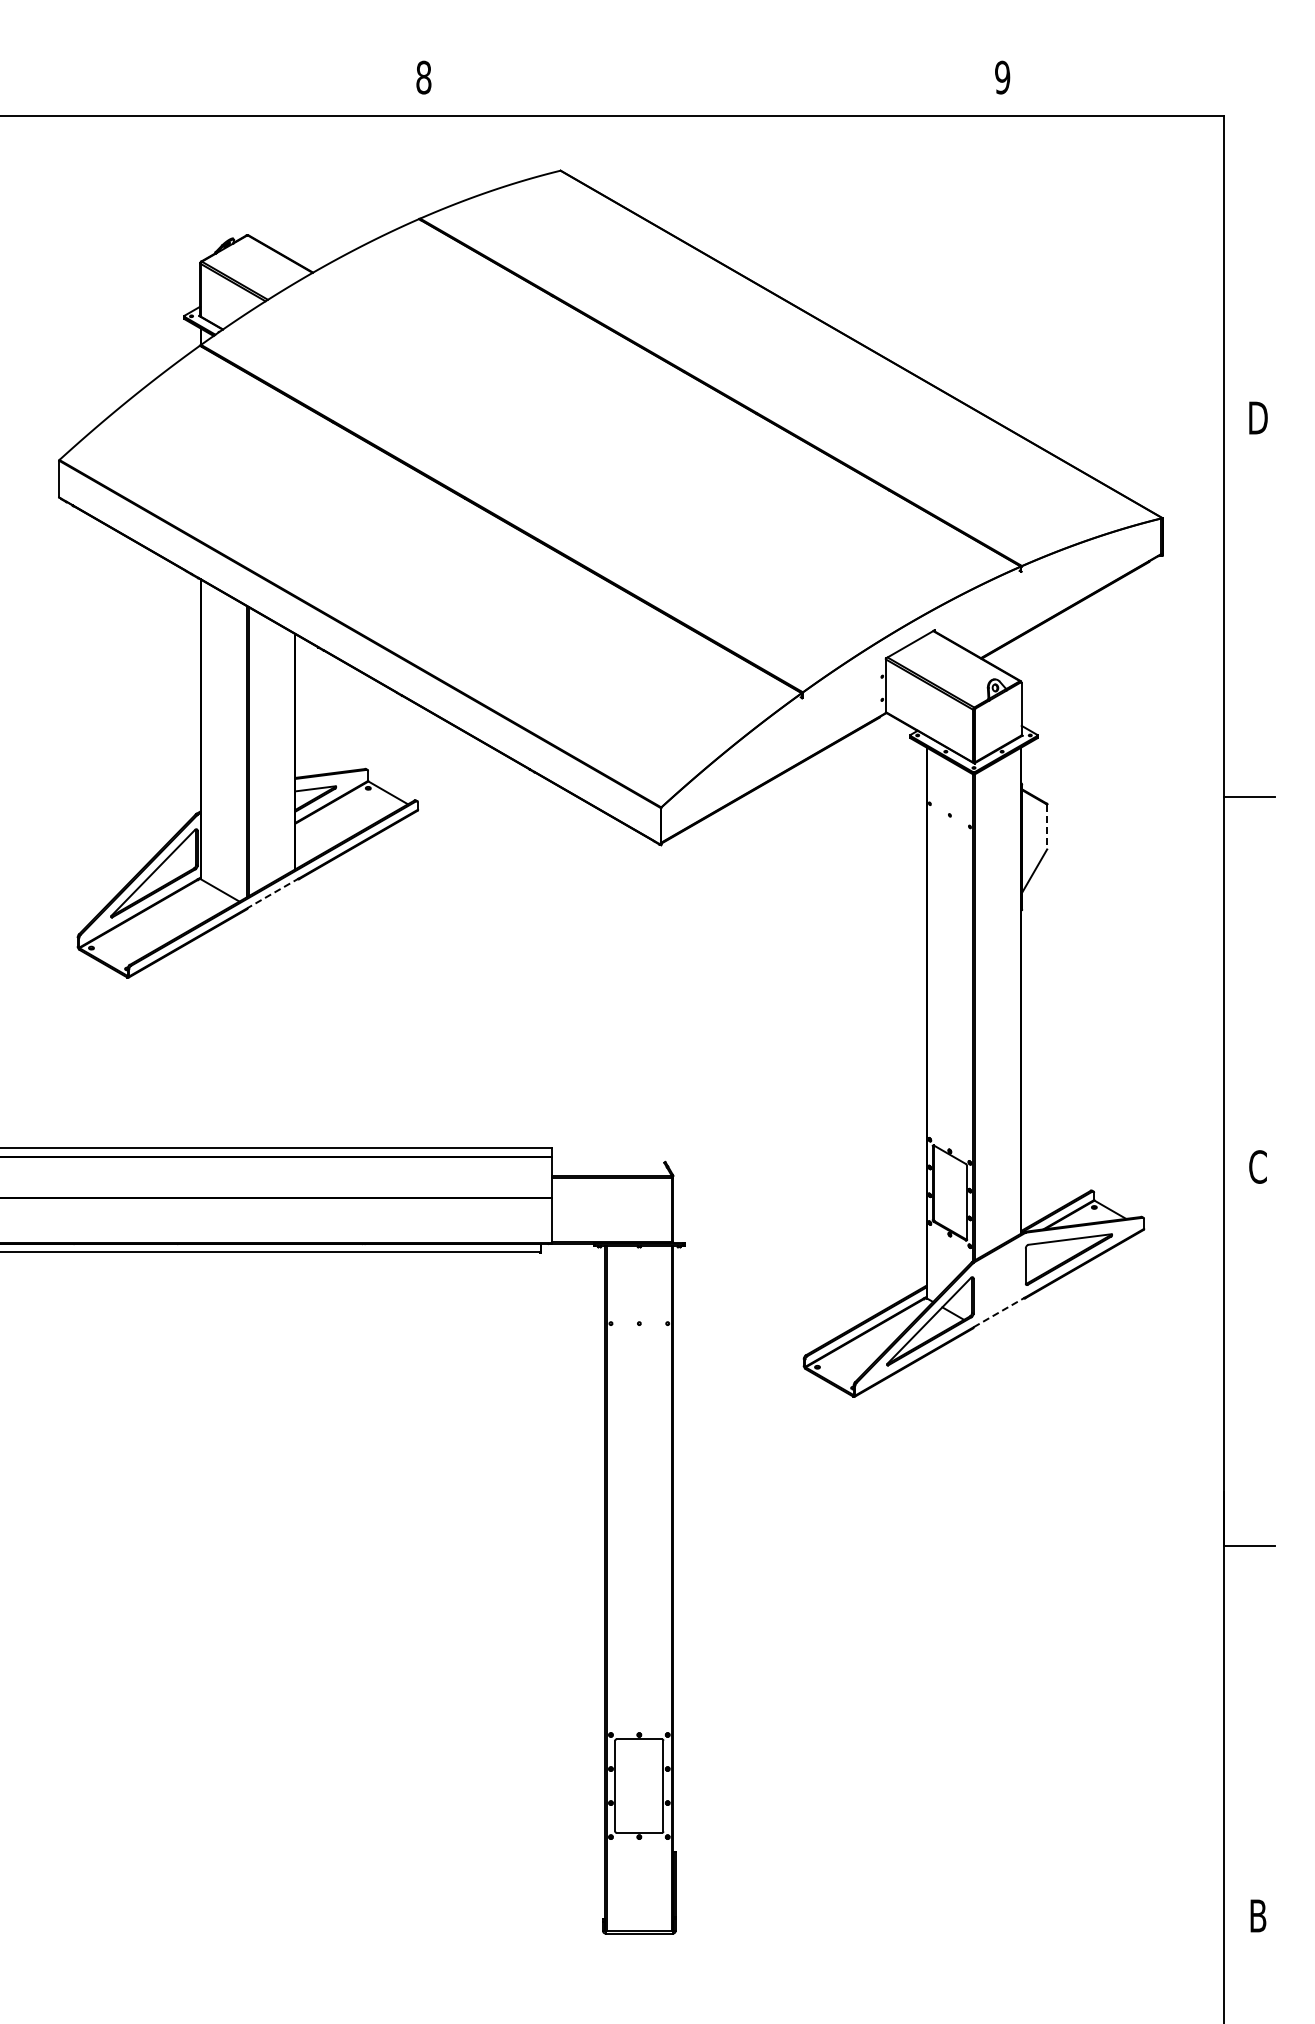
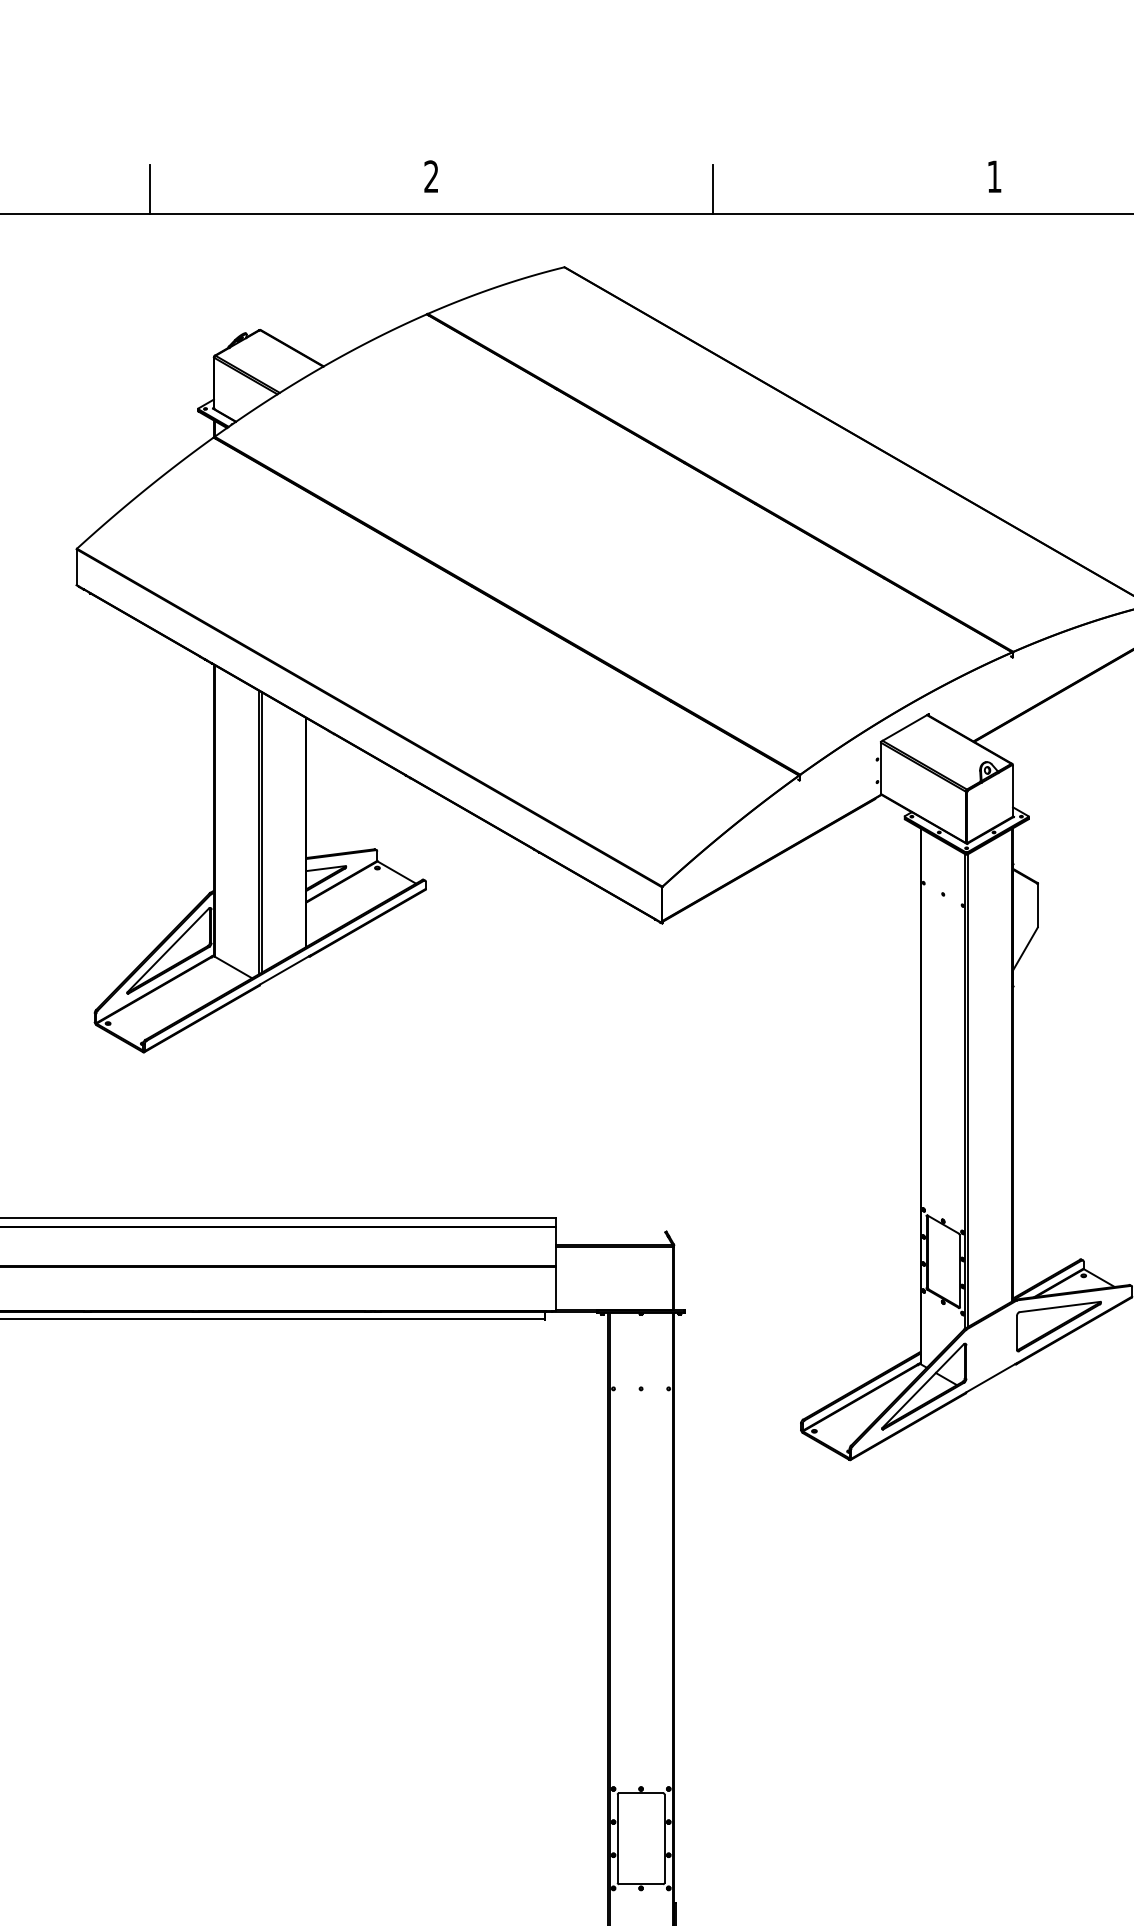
text: (423, 77) -> (431, 176), 8 -> 2
text: (1002, 77) -> (994, 176), 9 -> 1
line: (134, 90) -> (149, 189), added
line: (713, 90) -> (713, 189), added
line: (1047, 827) -> (1038, 906), dashed -> solid
line: (273, 893) -> (285, 970), dashed -> solid
line: (1000, 1311) -> (992, 1377), dashed -> solid

